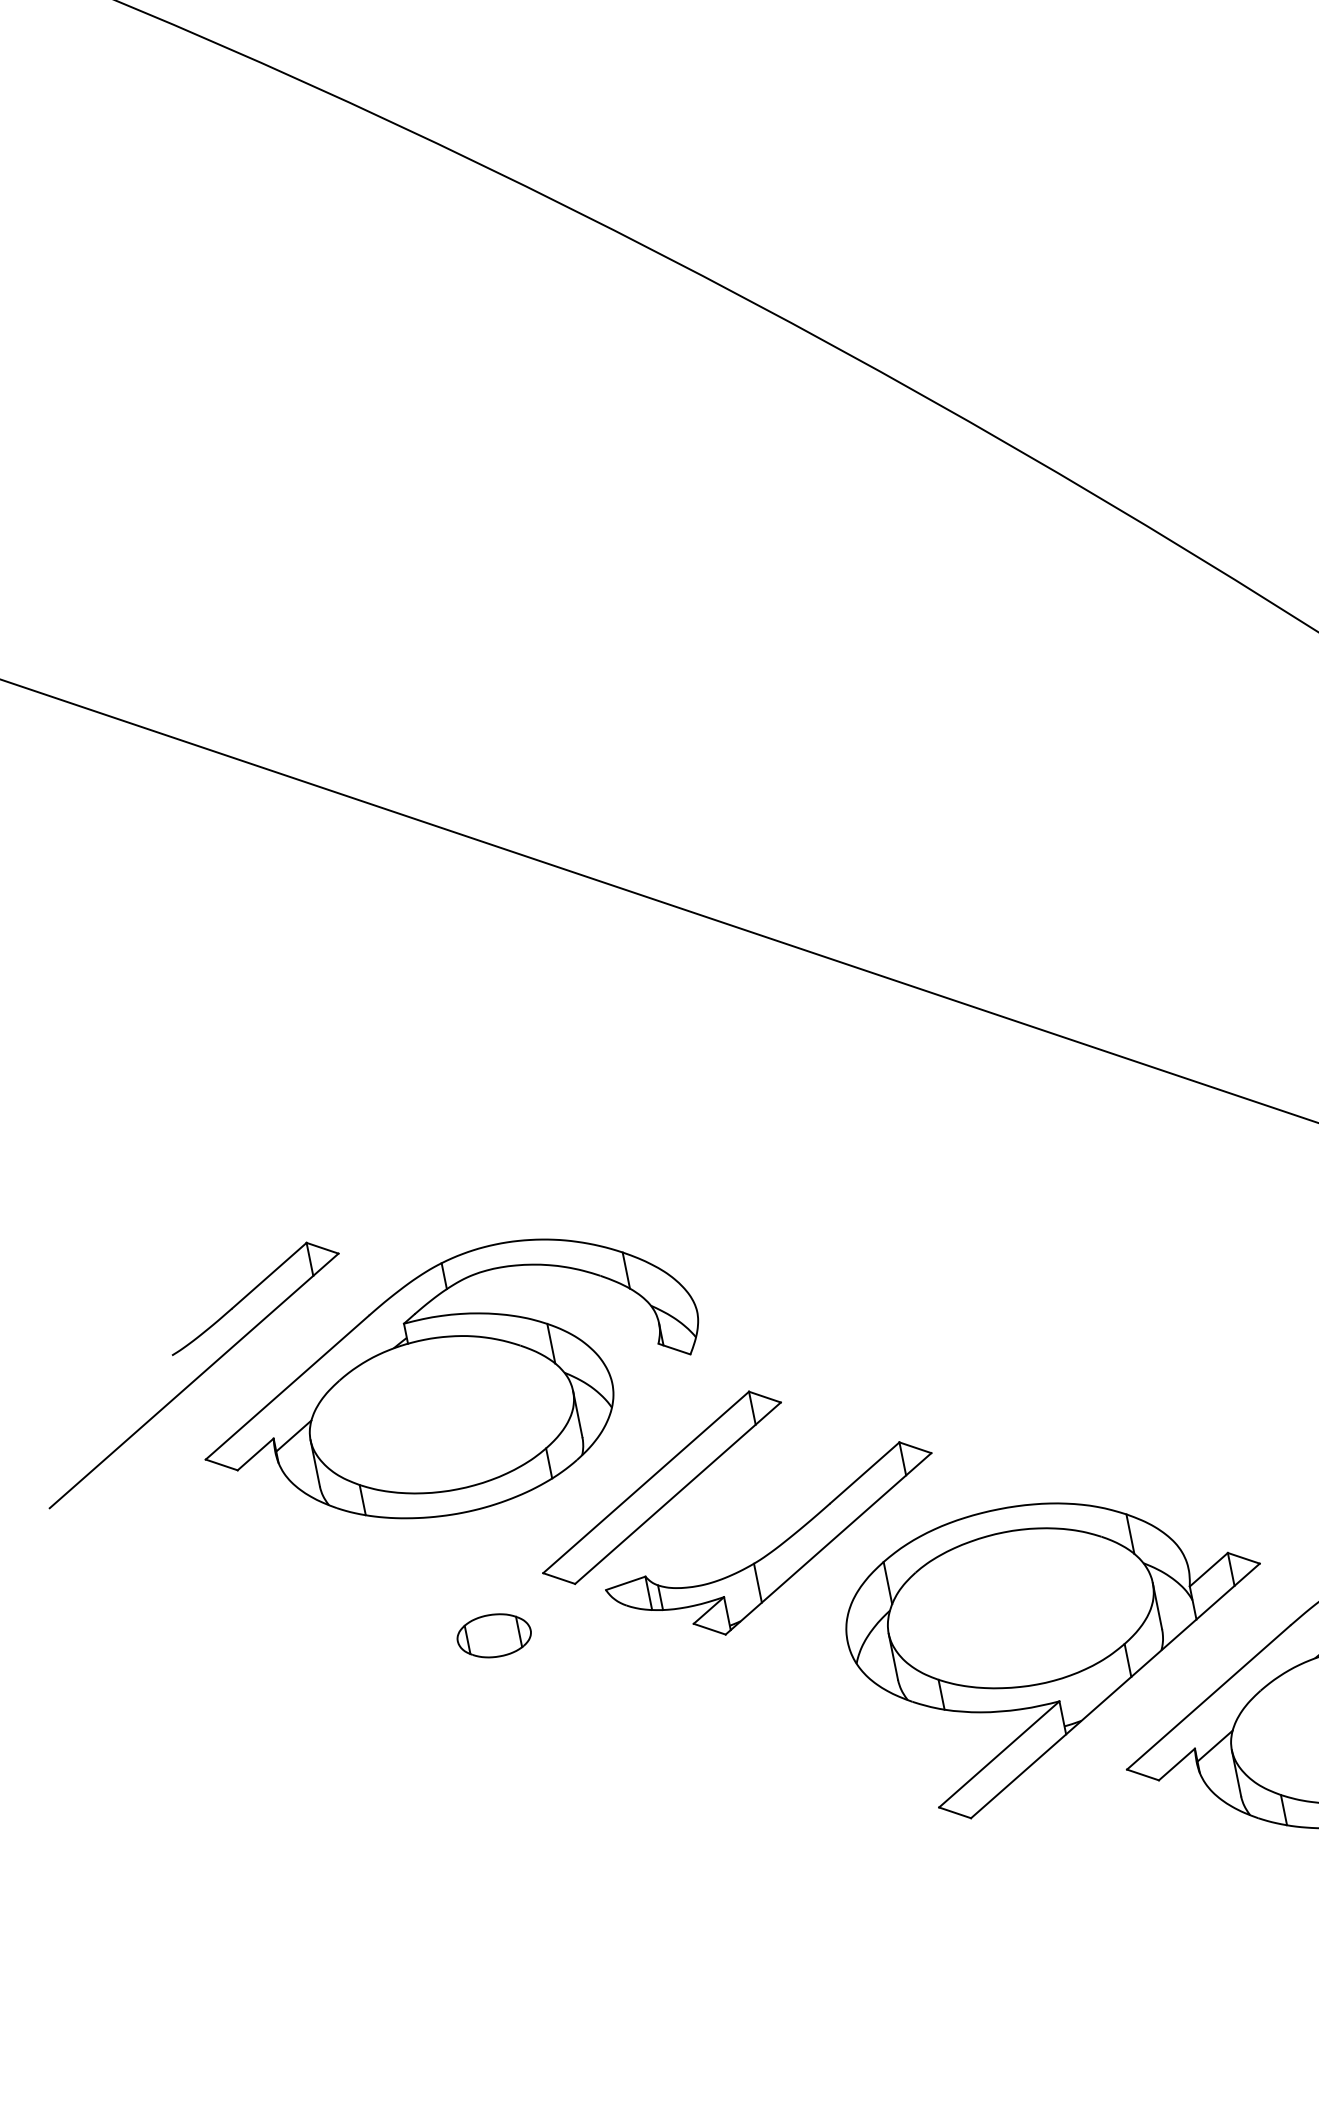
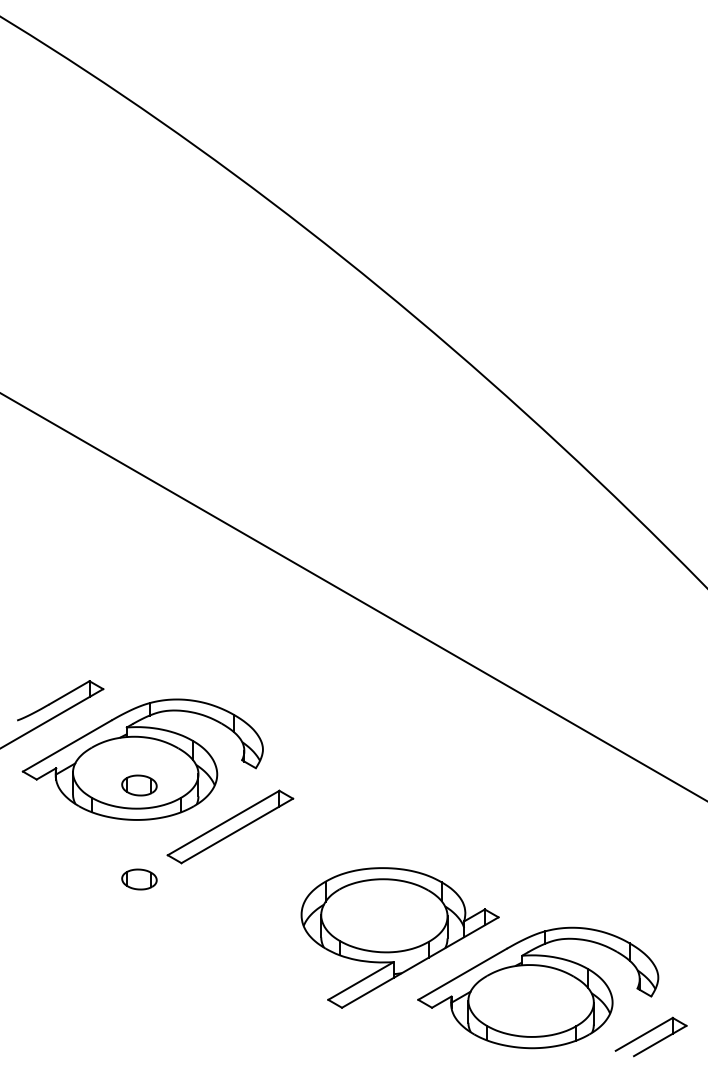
part: (454, 1439) -> (139, 785), added
part: (773, 1546) -> (276, 864), removed

